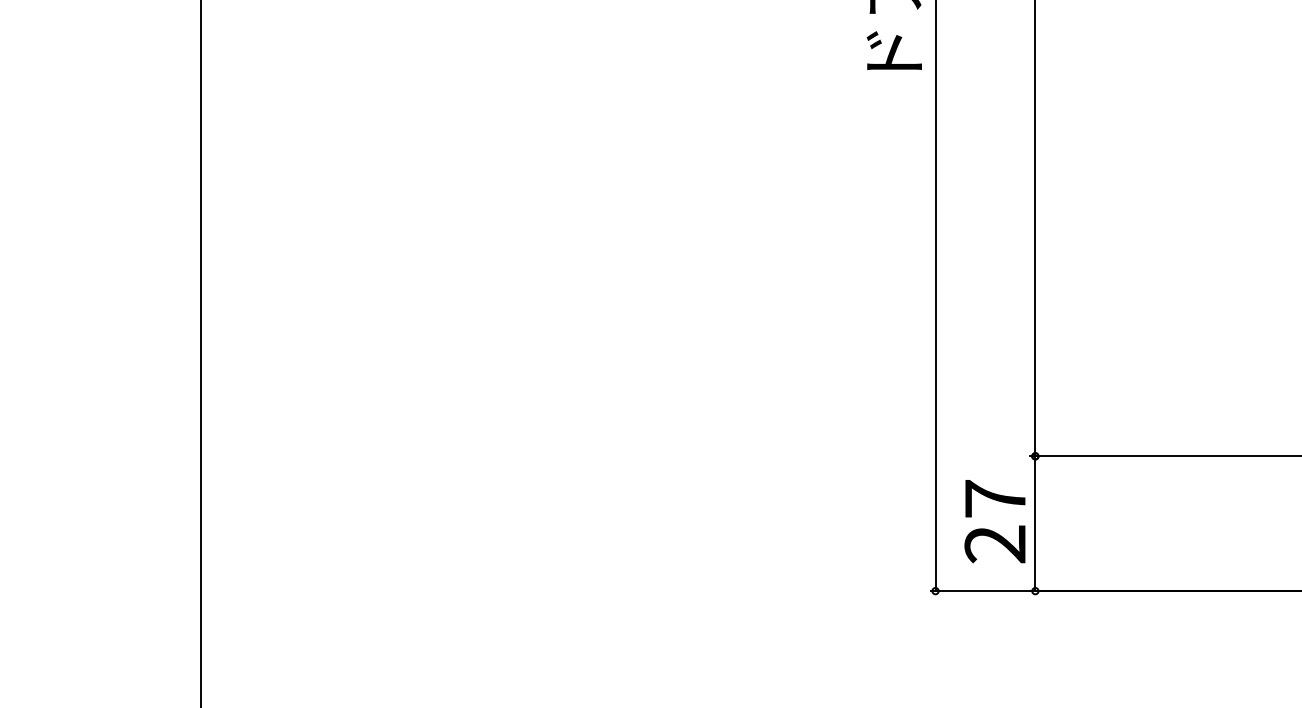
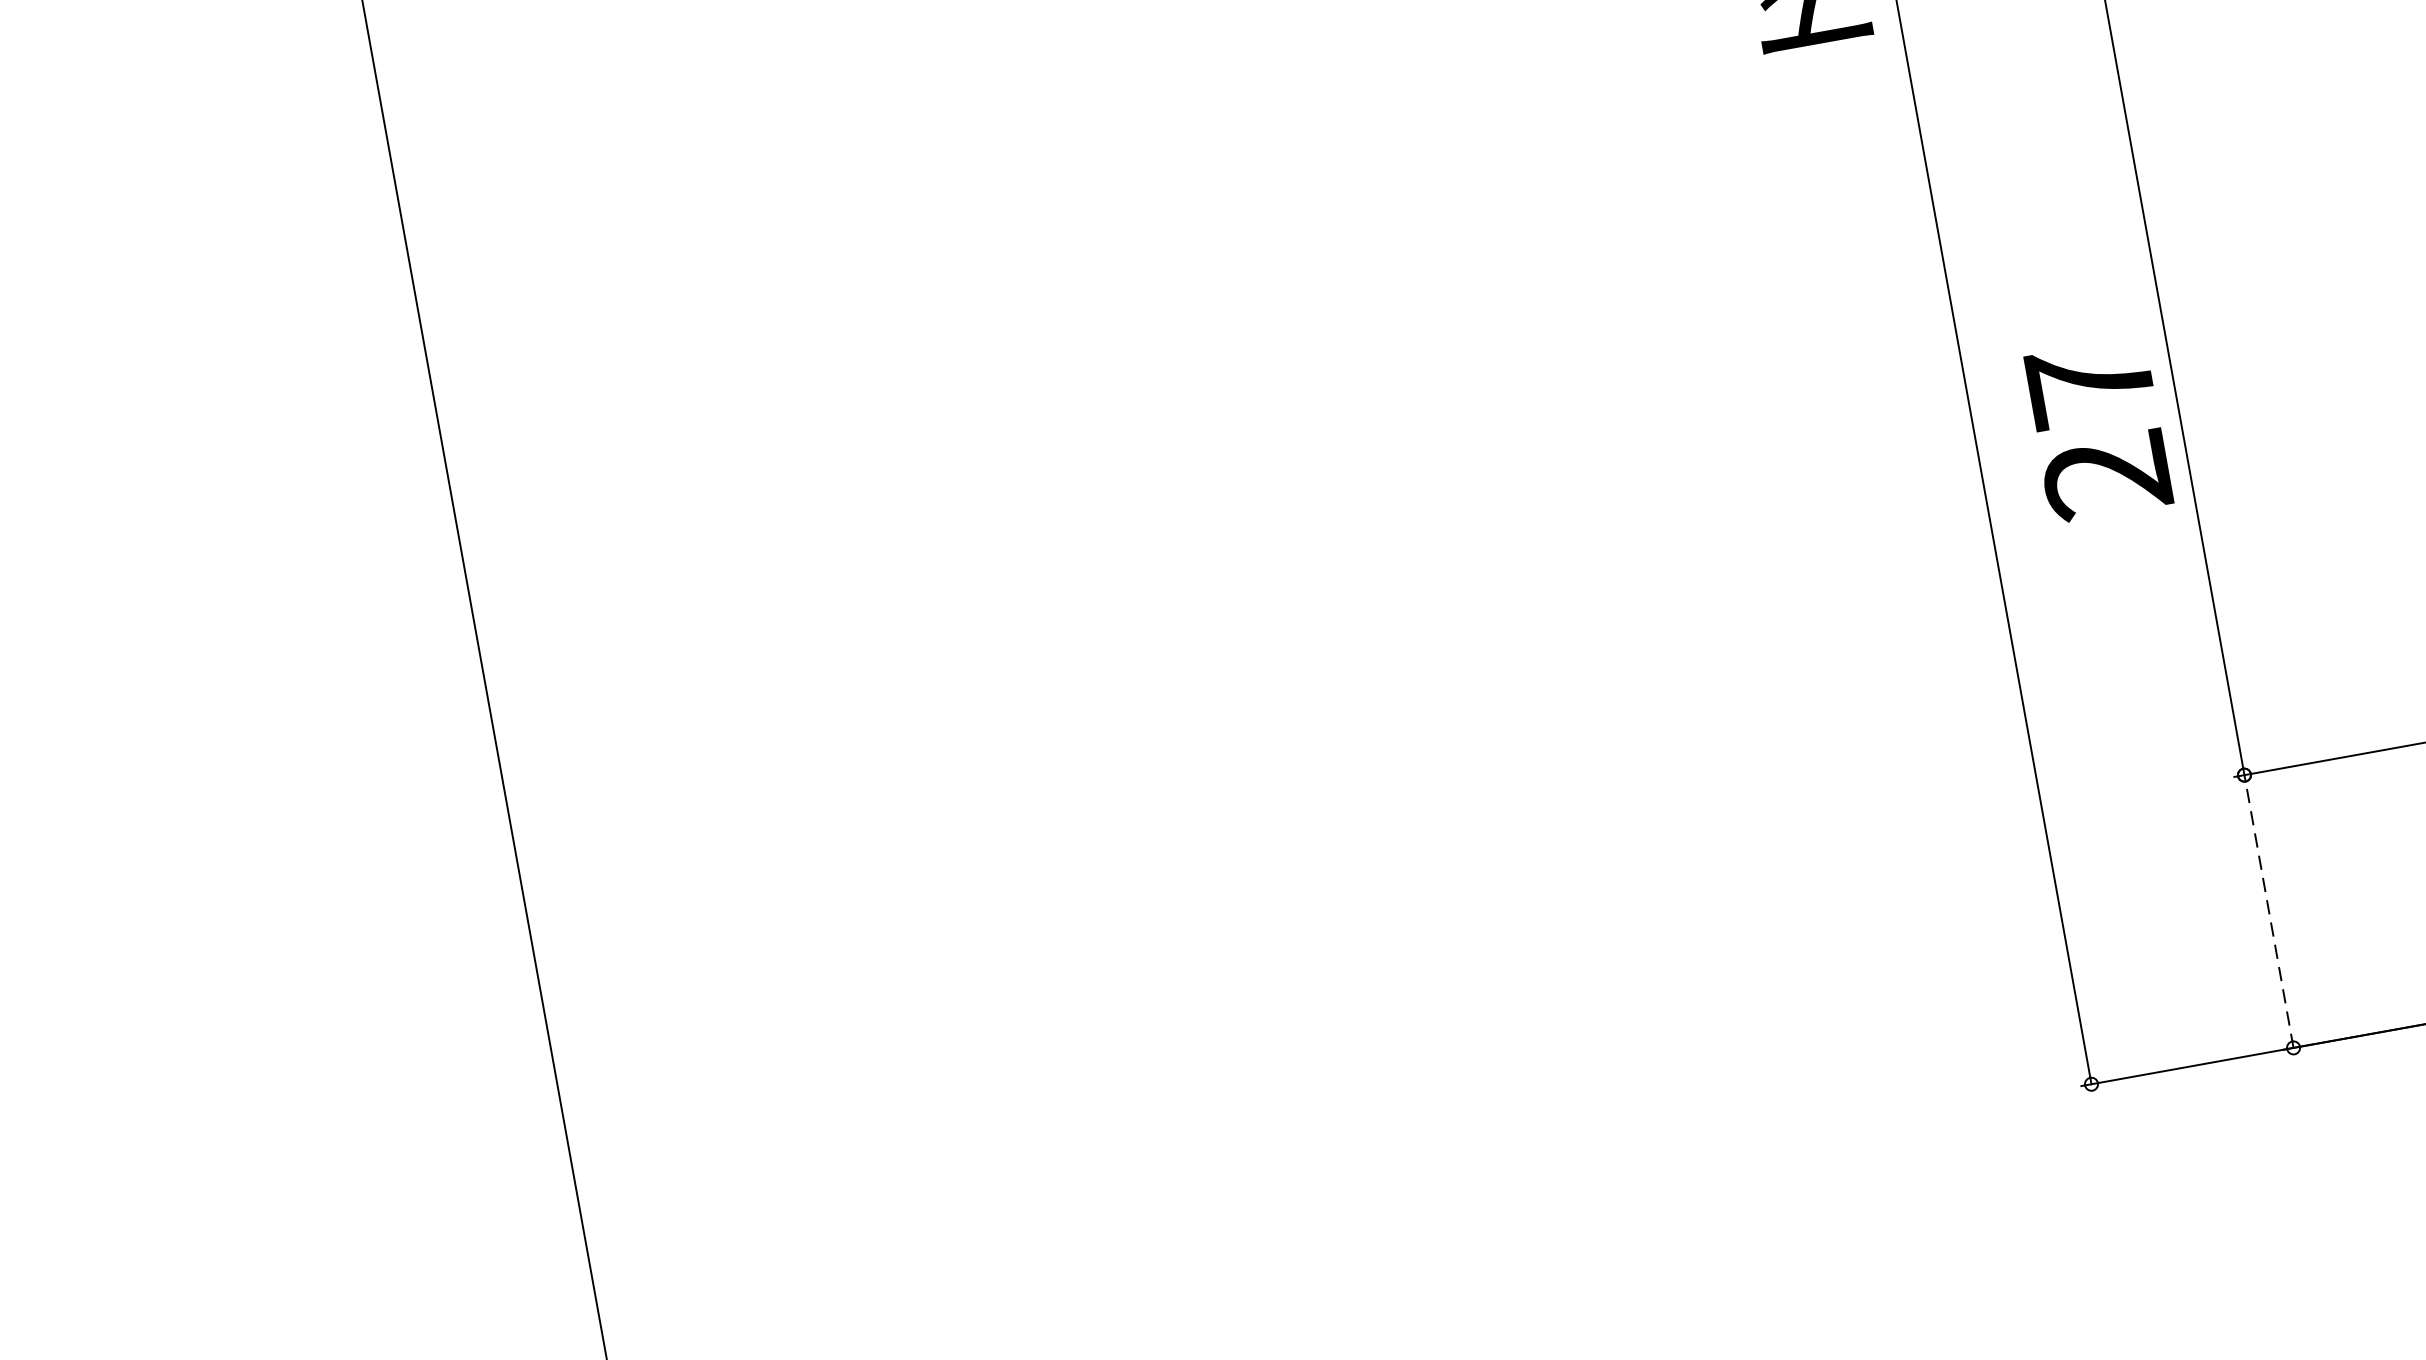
text: (994, 521) -> (2096, 430), moved
line: (1035, 523) -> (2269, 911), solid -> dashed

